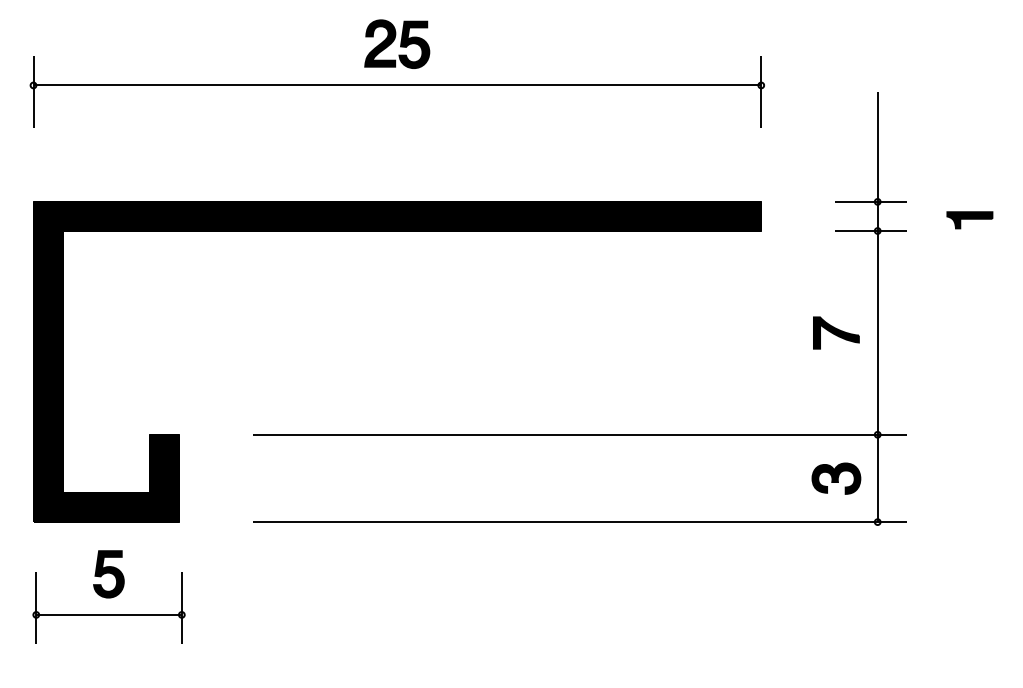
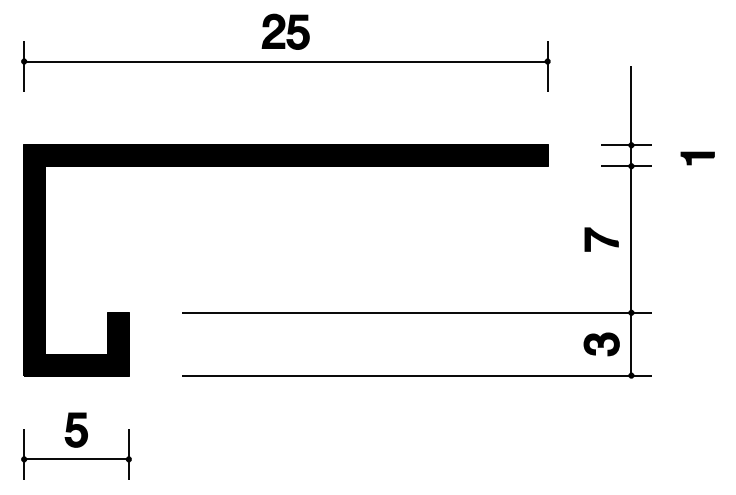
part: (109, 595) -> (76, 445), moved

